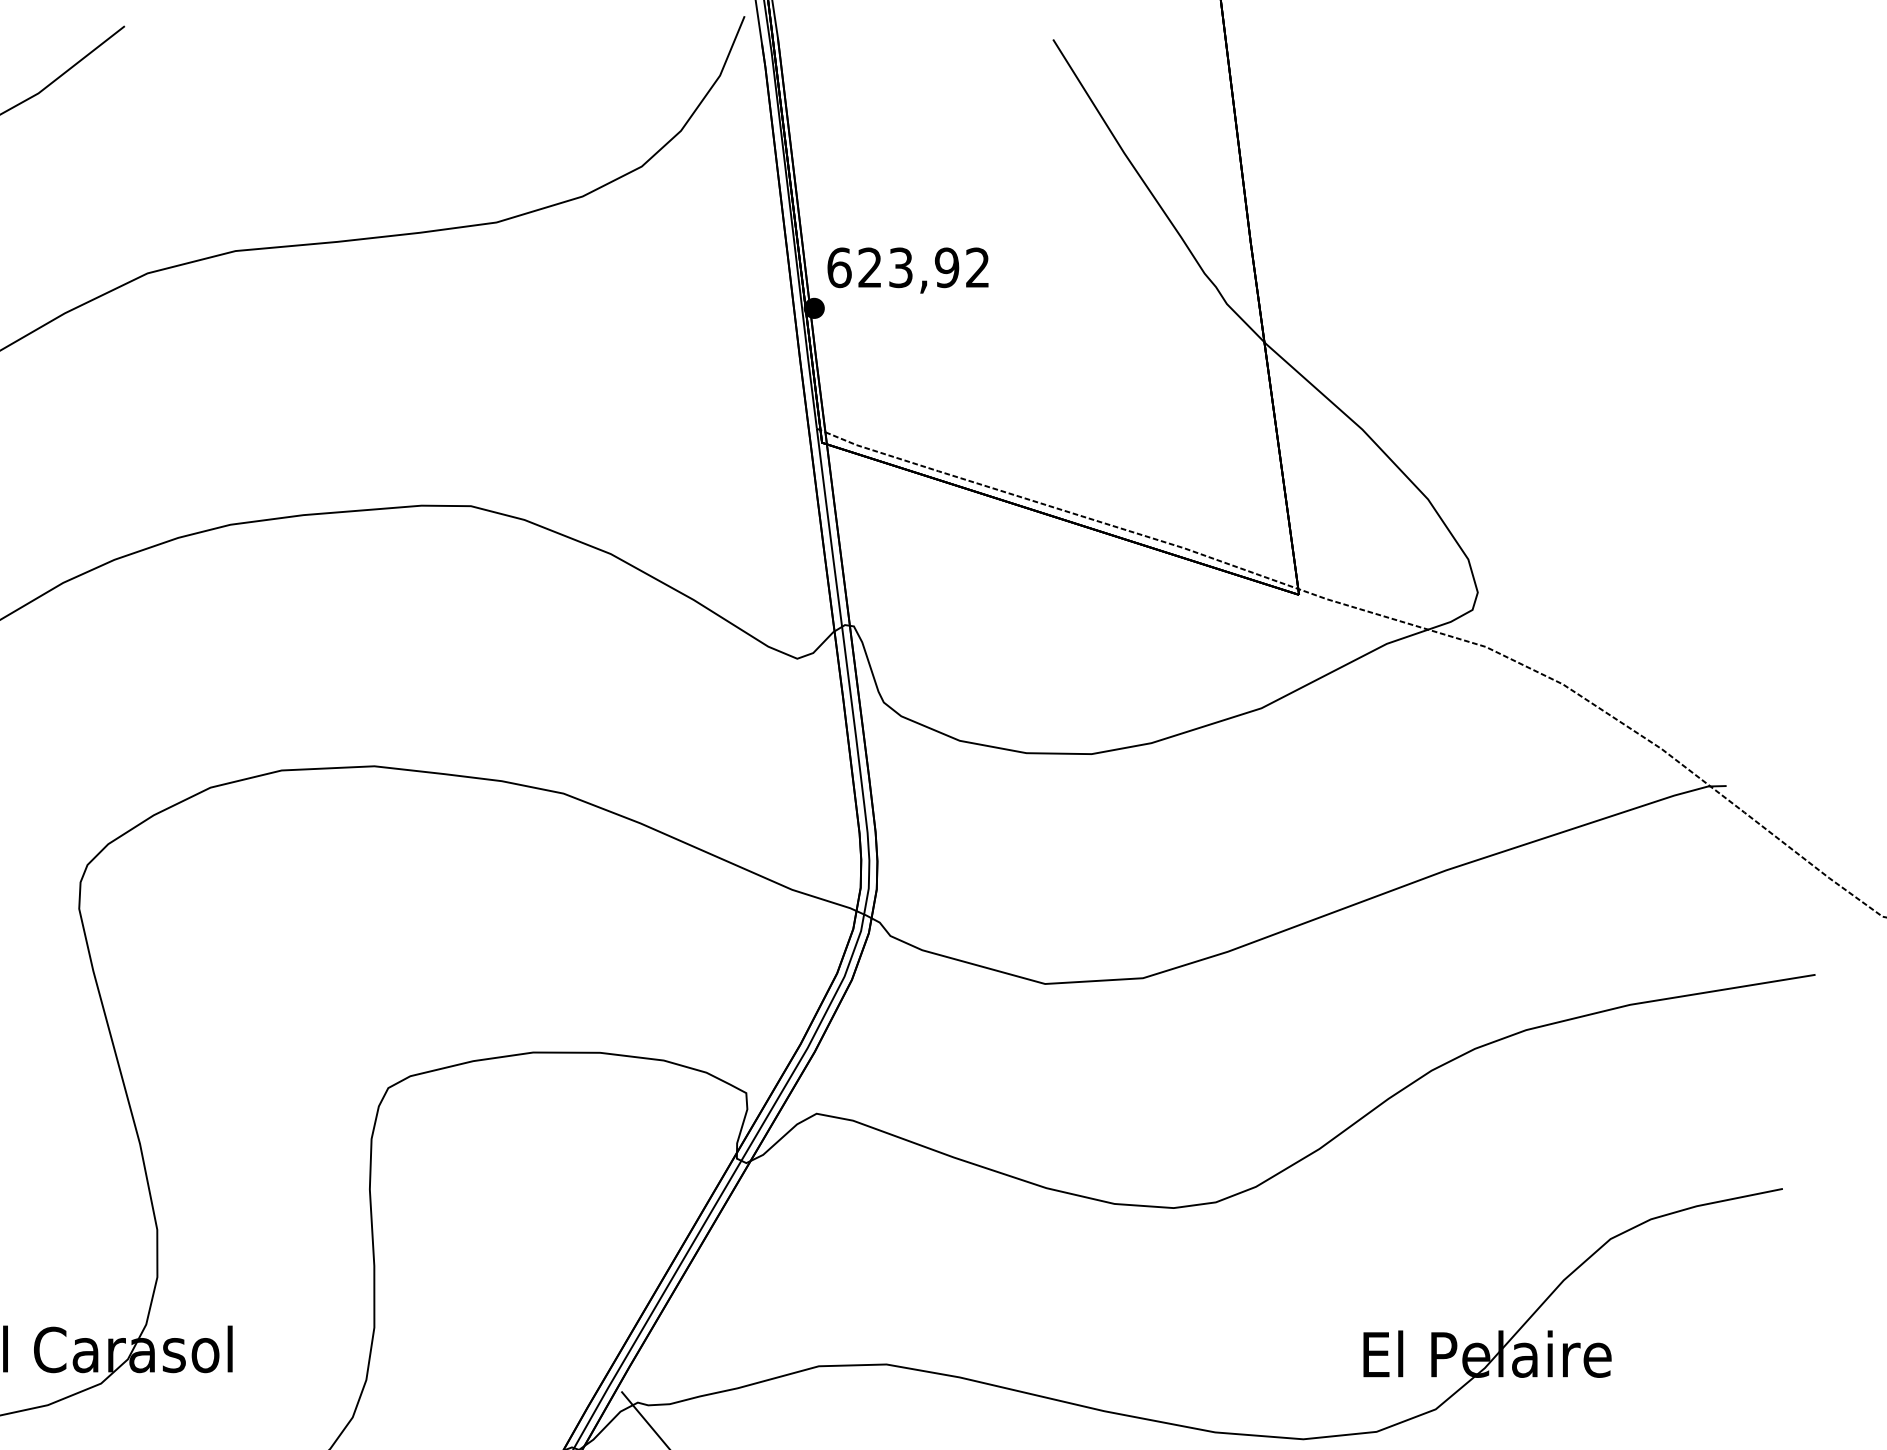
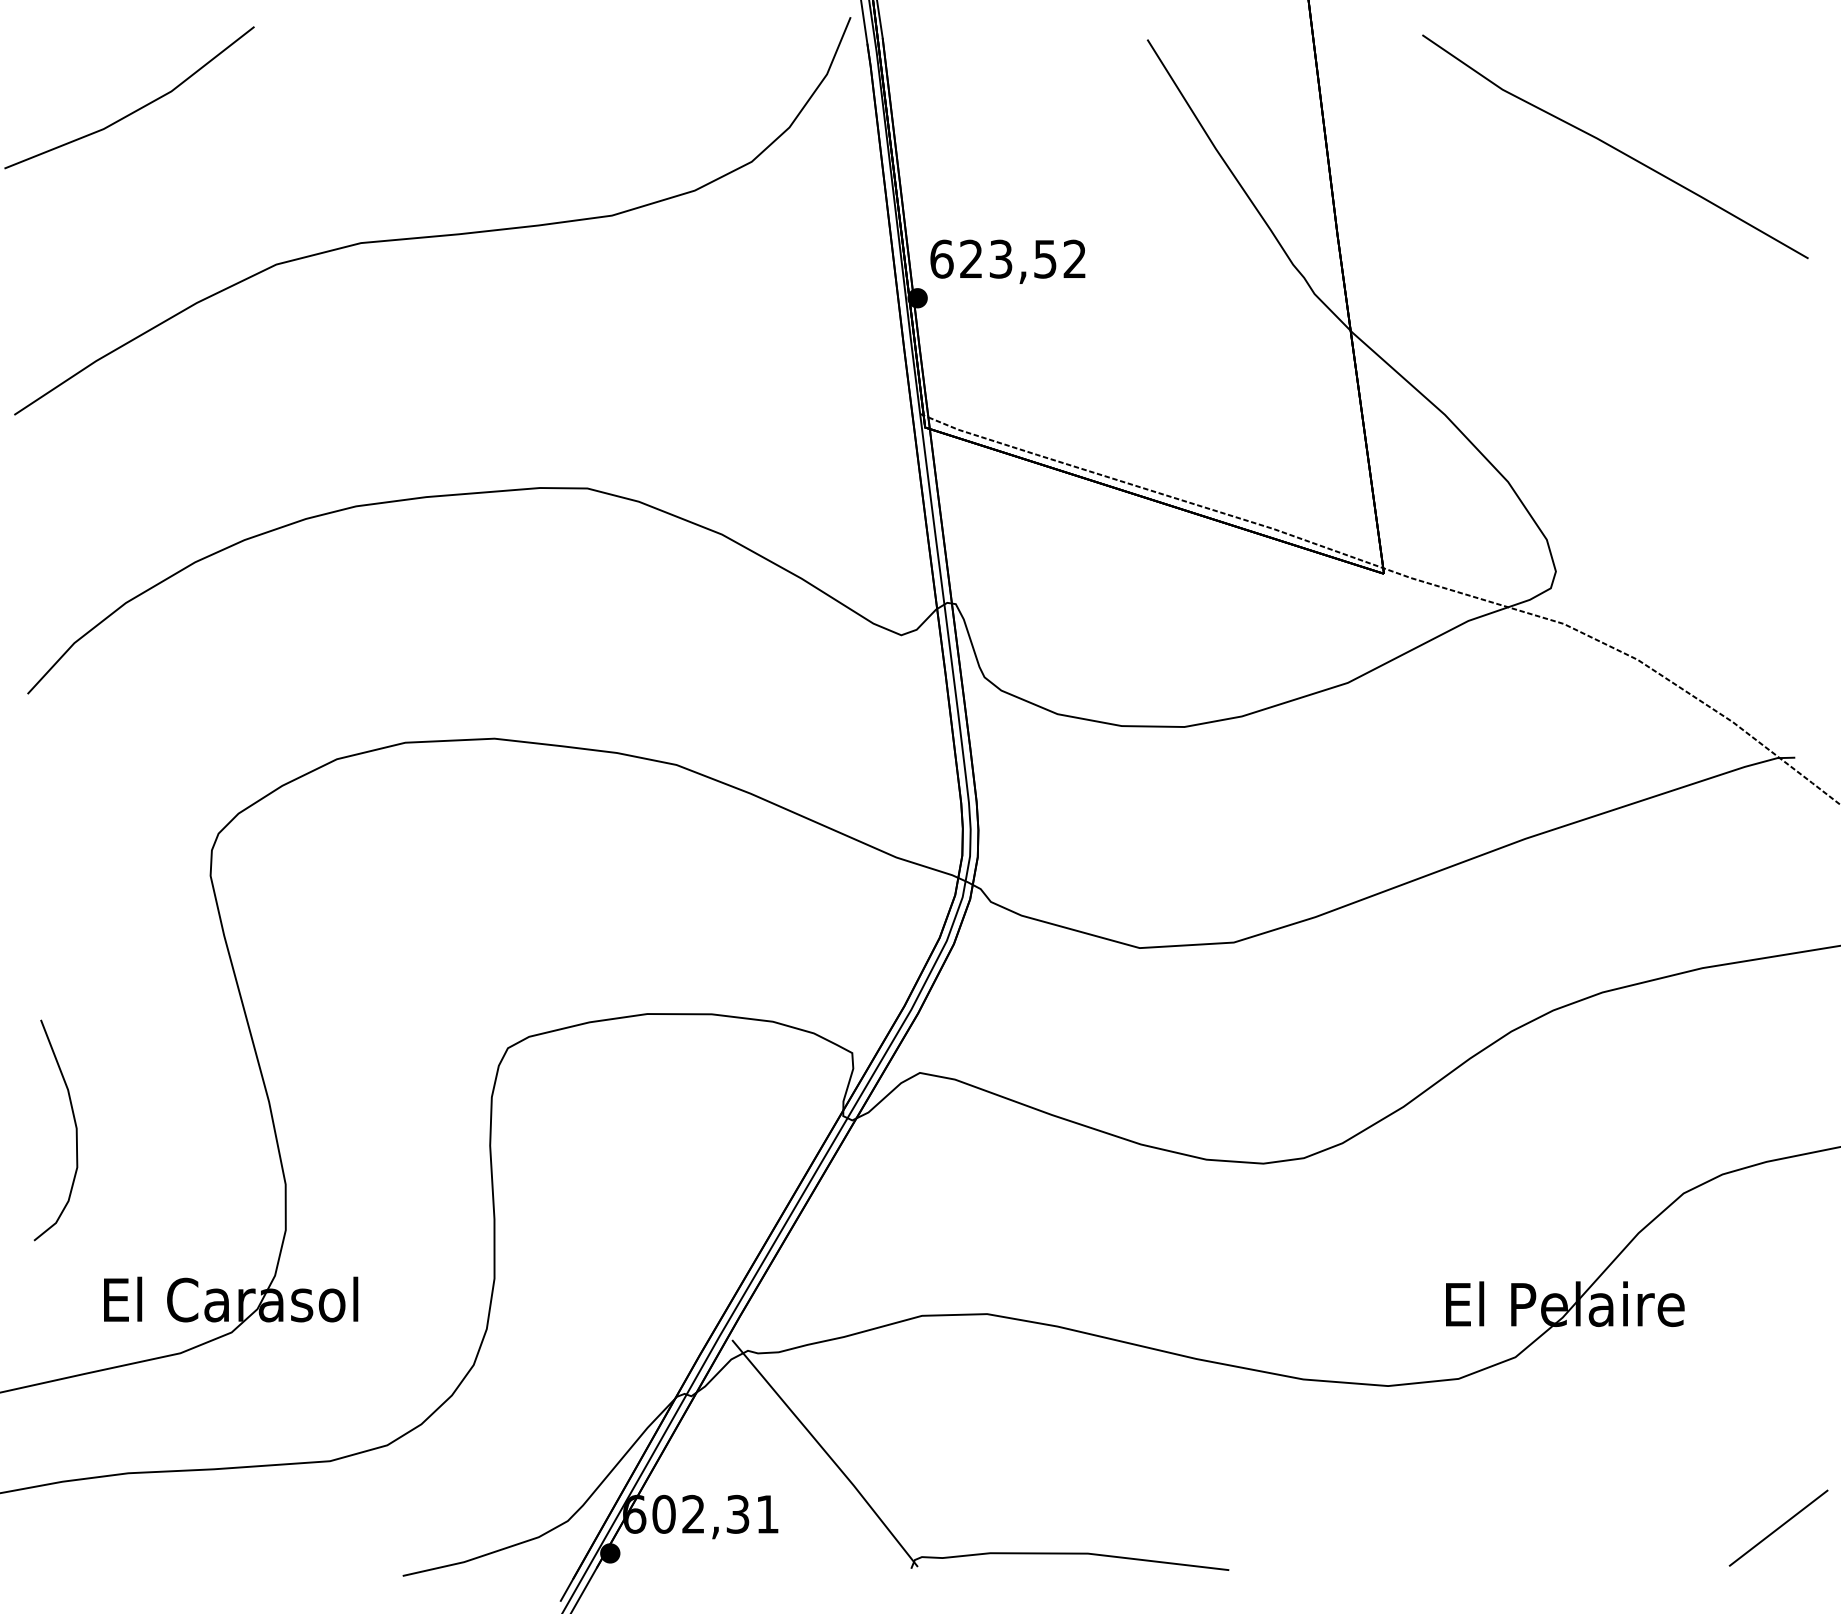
line: (1539, 151) -> (1615, 147), added
text: (946, 267) -> (1044, 258), 623,92 -> 623,52

